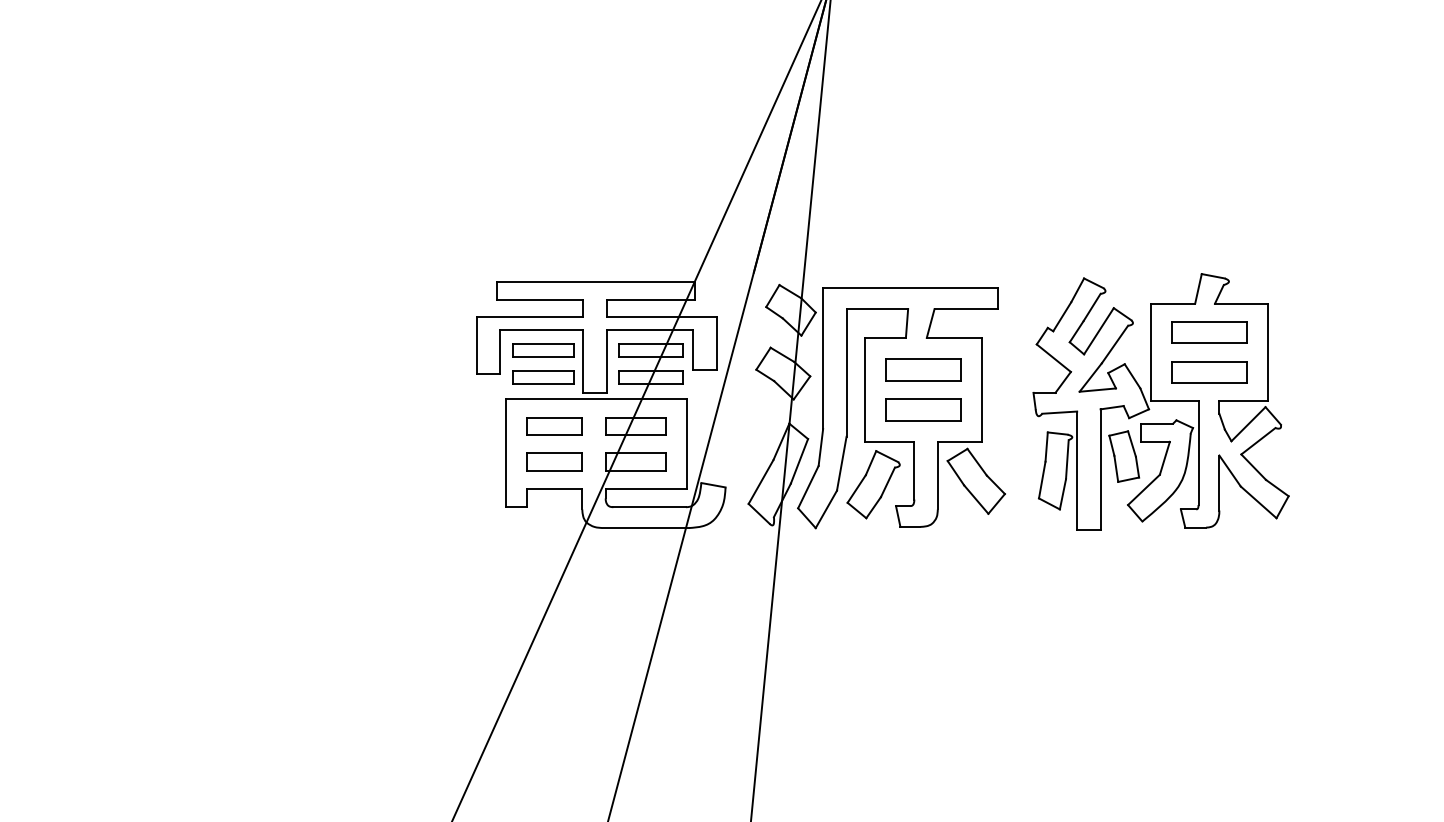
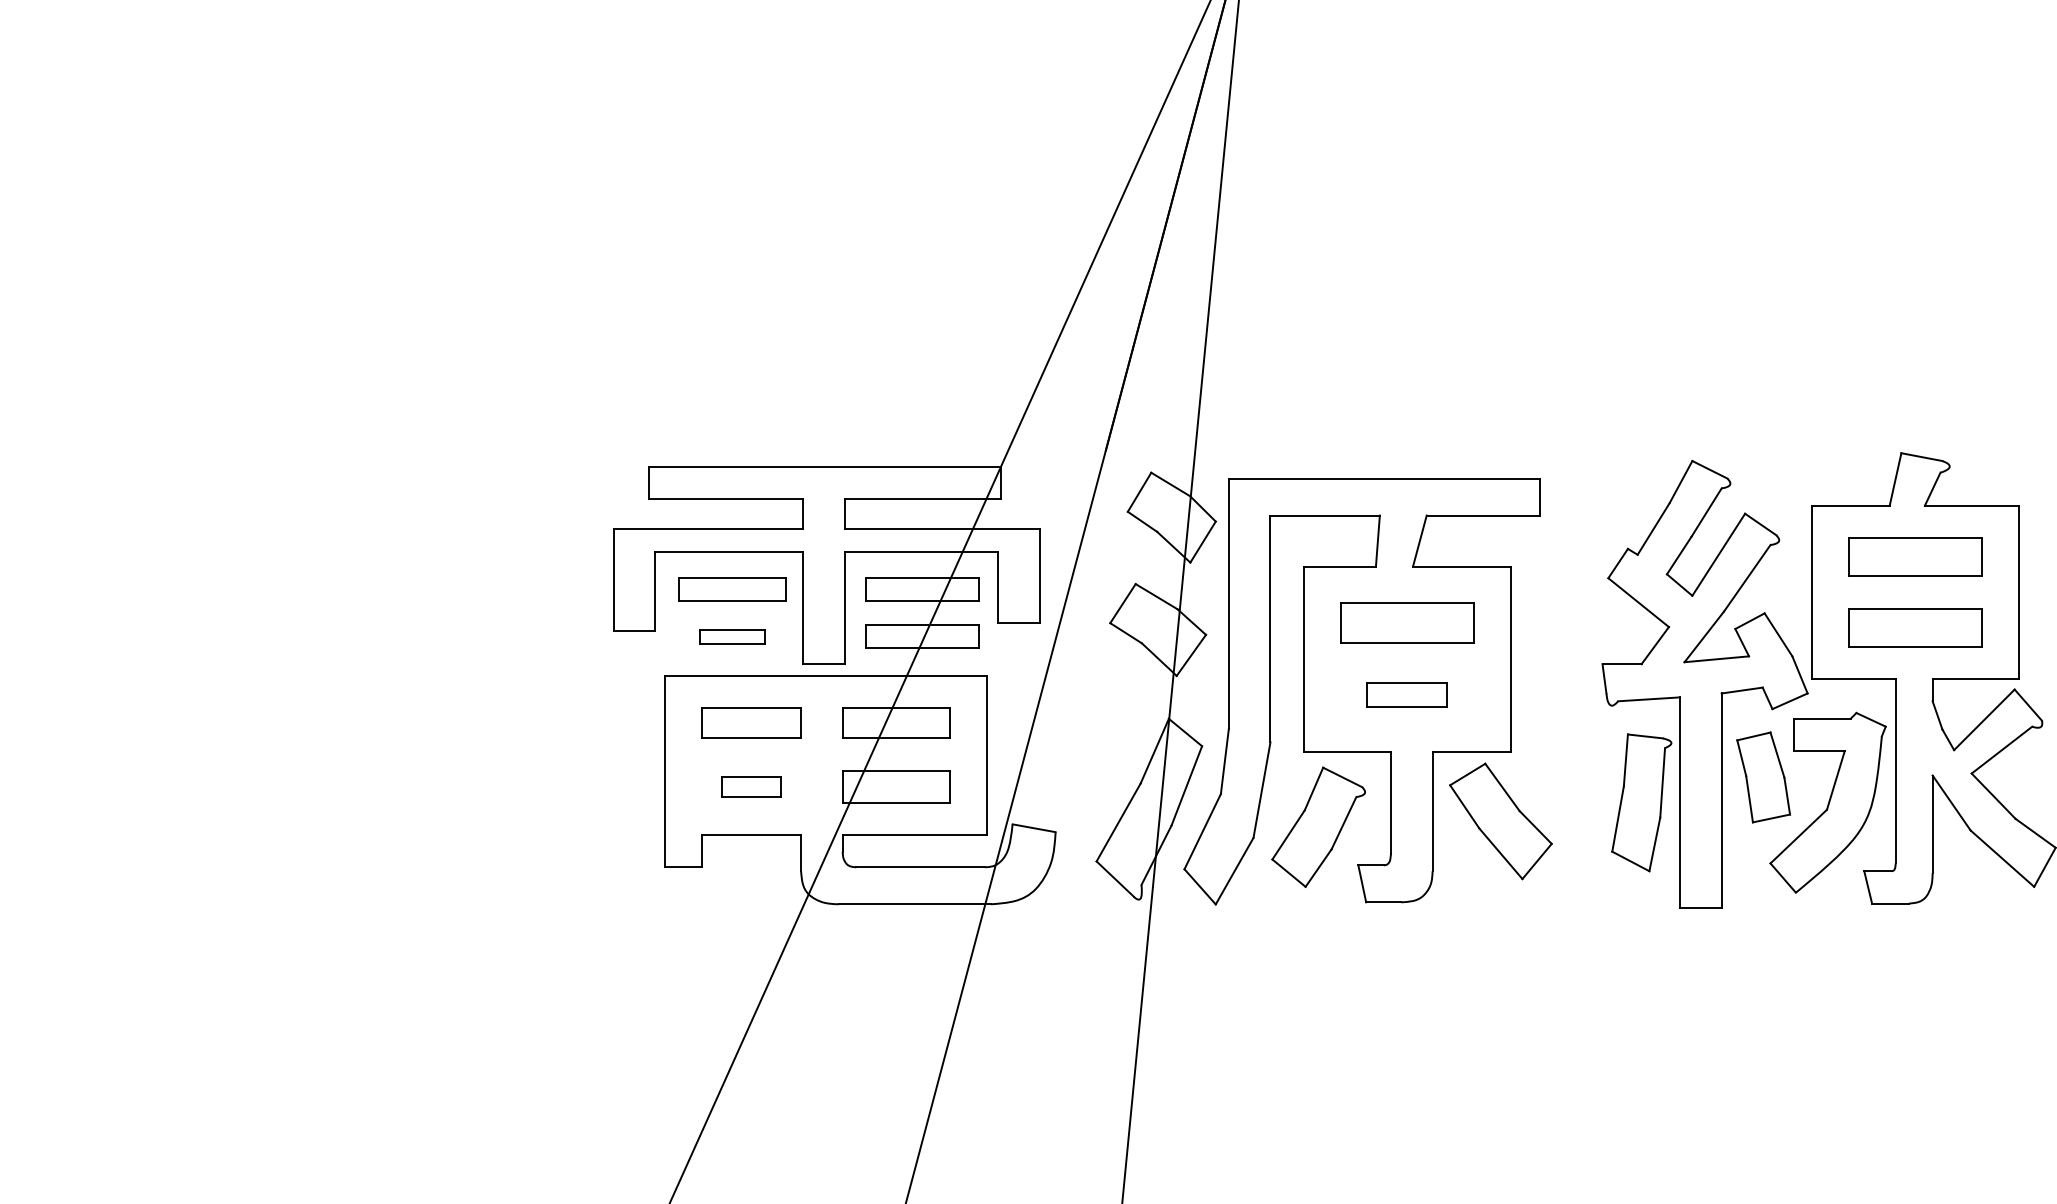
part: (543, 377) -> (732, 636), size x0.6
part: (923, 409) -> (1407, 693), size x0.6
part: (554, 461) -> (751, 786), size x0.6

